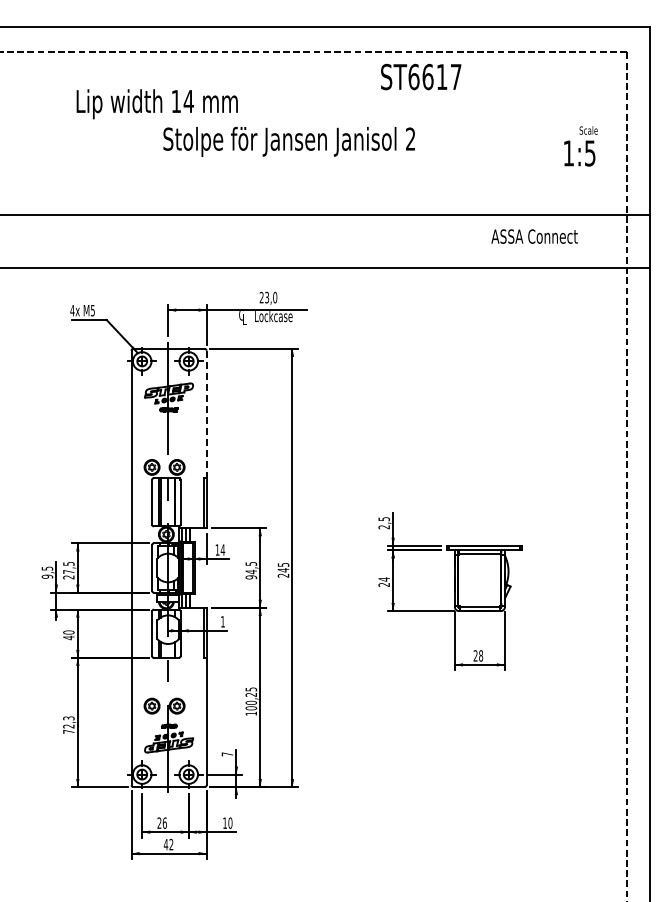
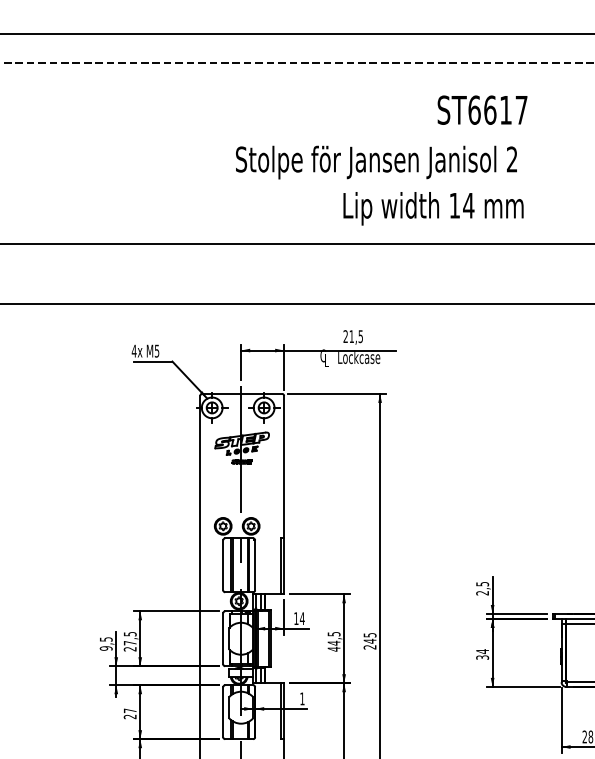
text: (421, 76) -> (482, 109), moved
text: (156, 104) -> (432, 209), moved
text: (271, 297) -> (356, 336), 23,0 -> 21,5
line: (206, 414) -> (284, 467), dashed -> solid
text: (251, 577) -> (334, 649), 94,5 -> 44,5
text: (384, 584) -> (482, 657), 24 -> 34
text: (68, 635) -> (129, 714), 40 -> 27

